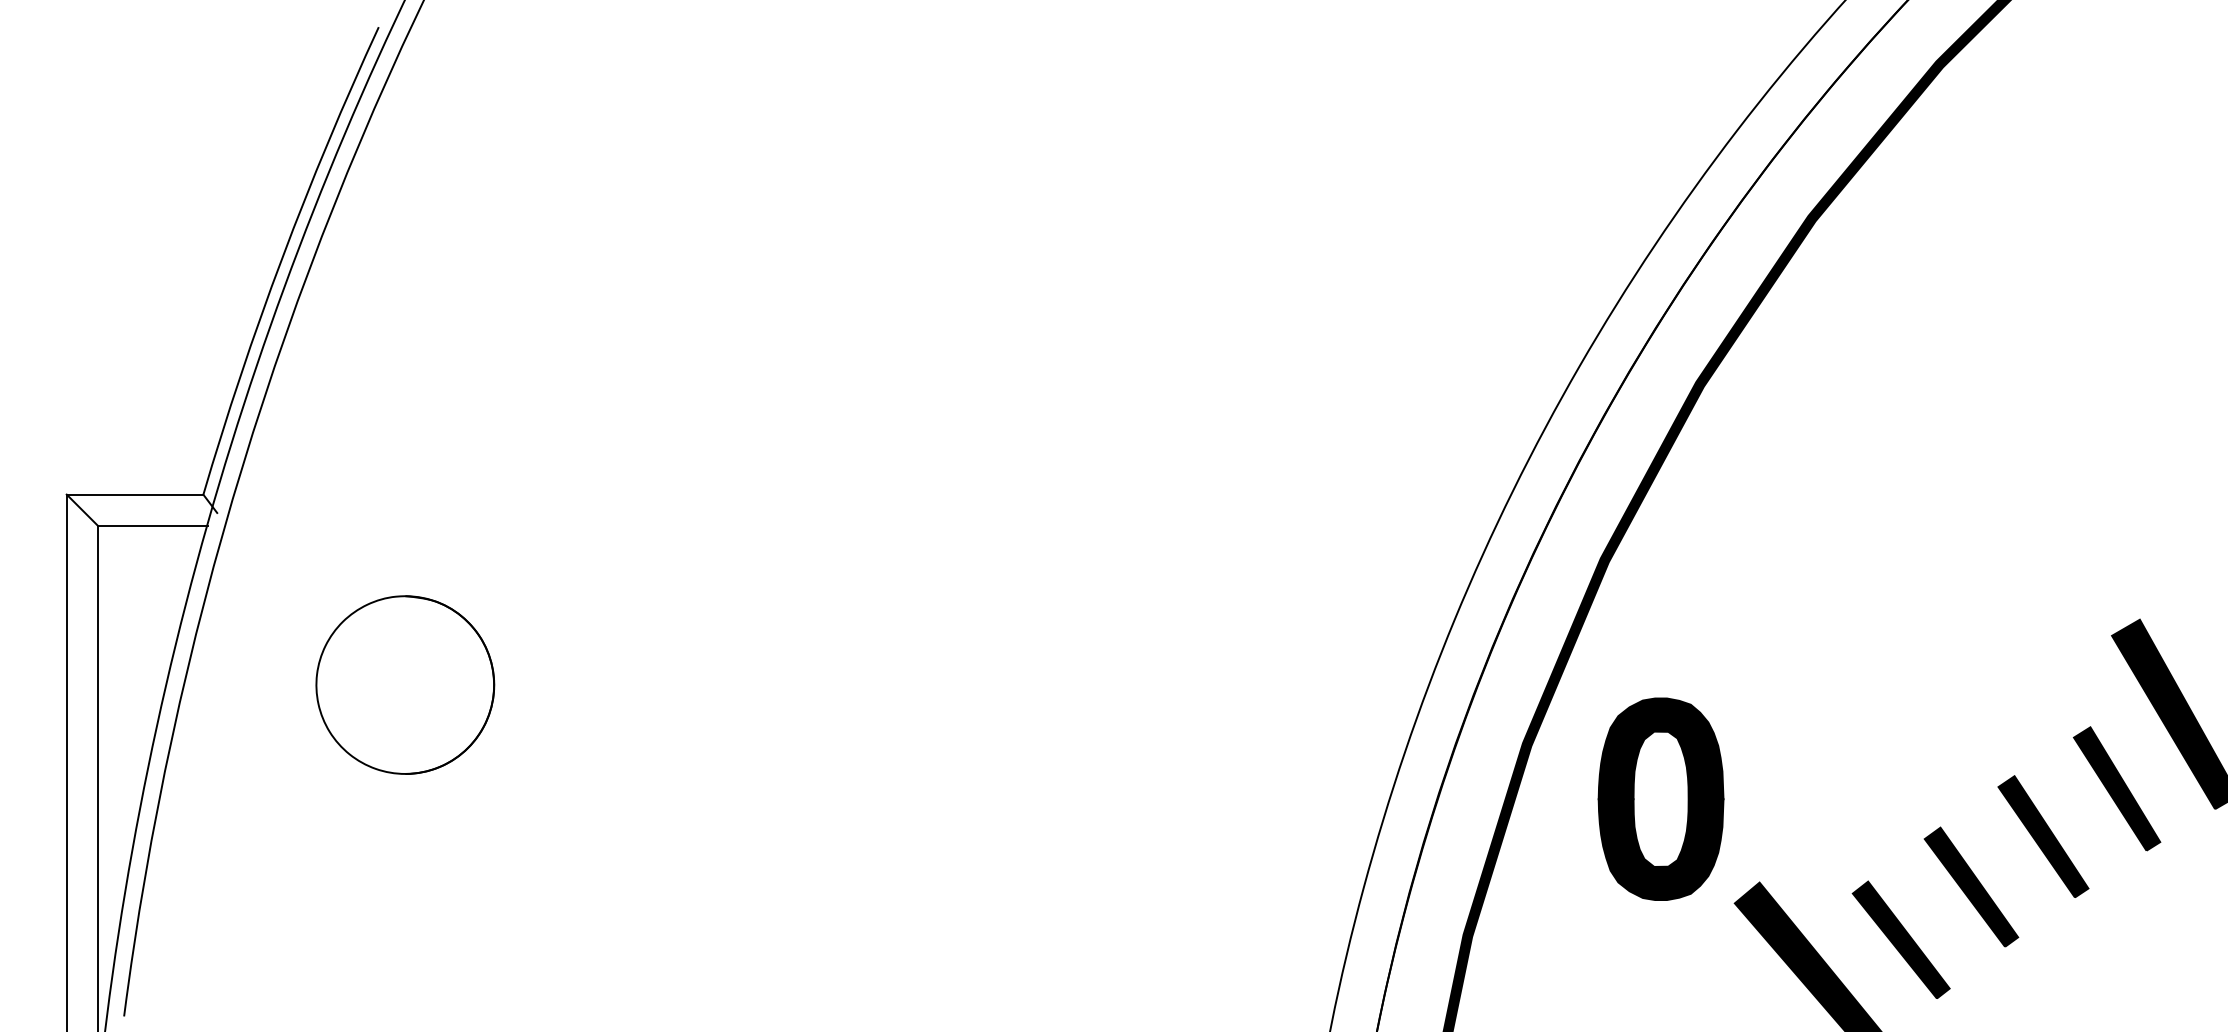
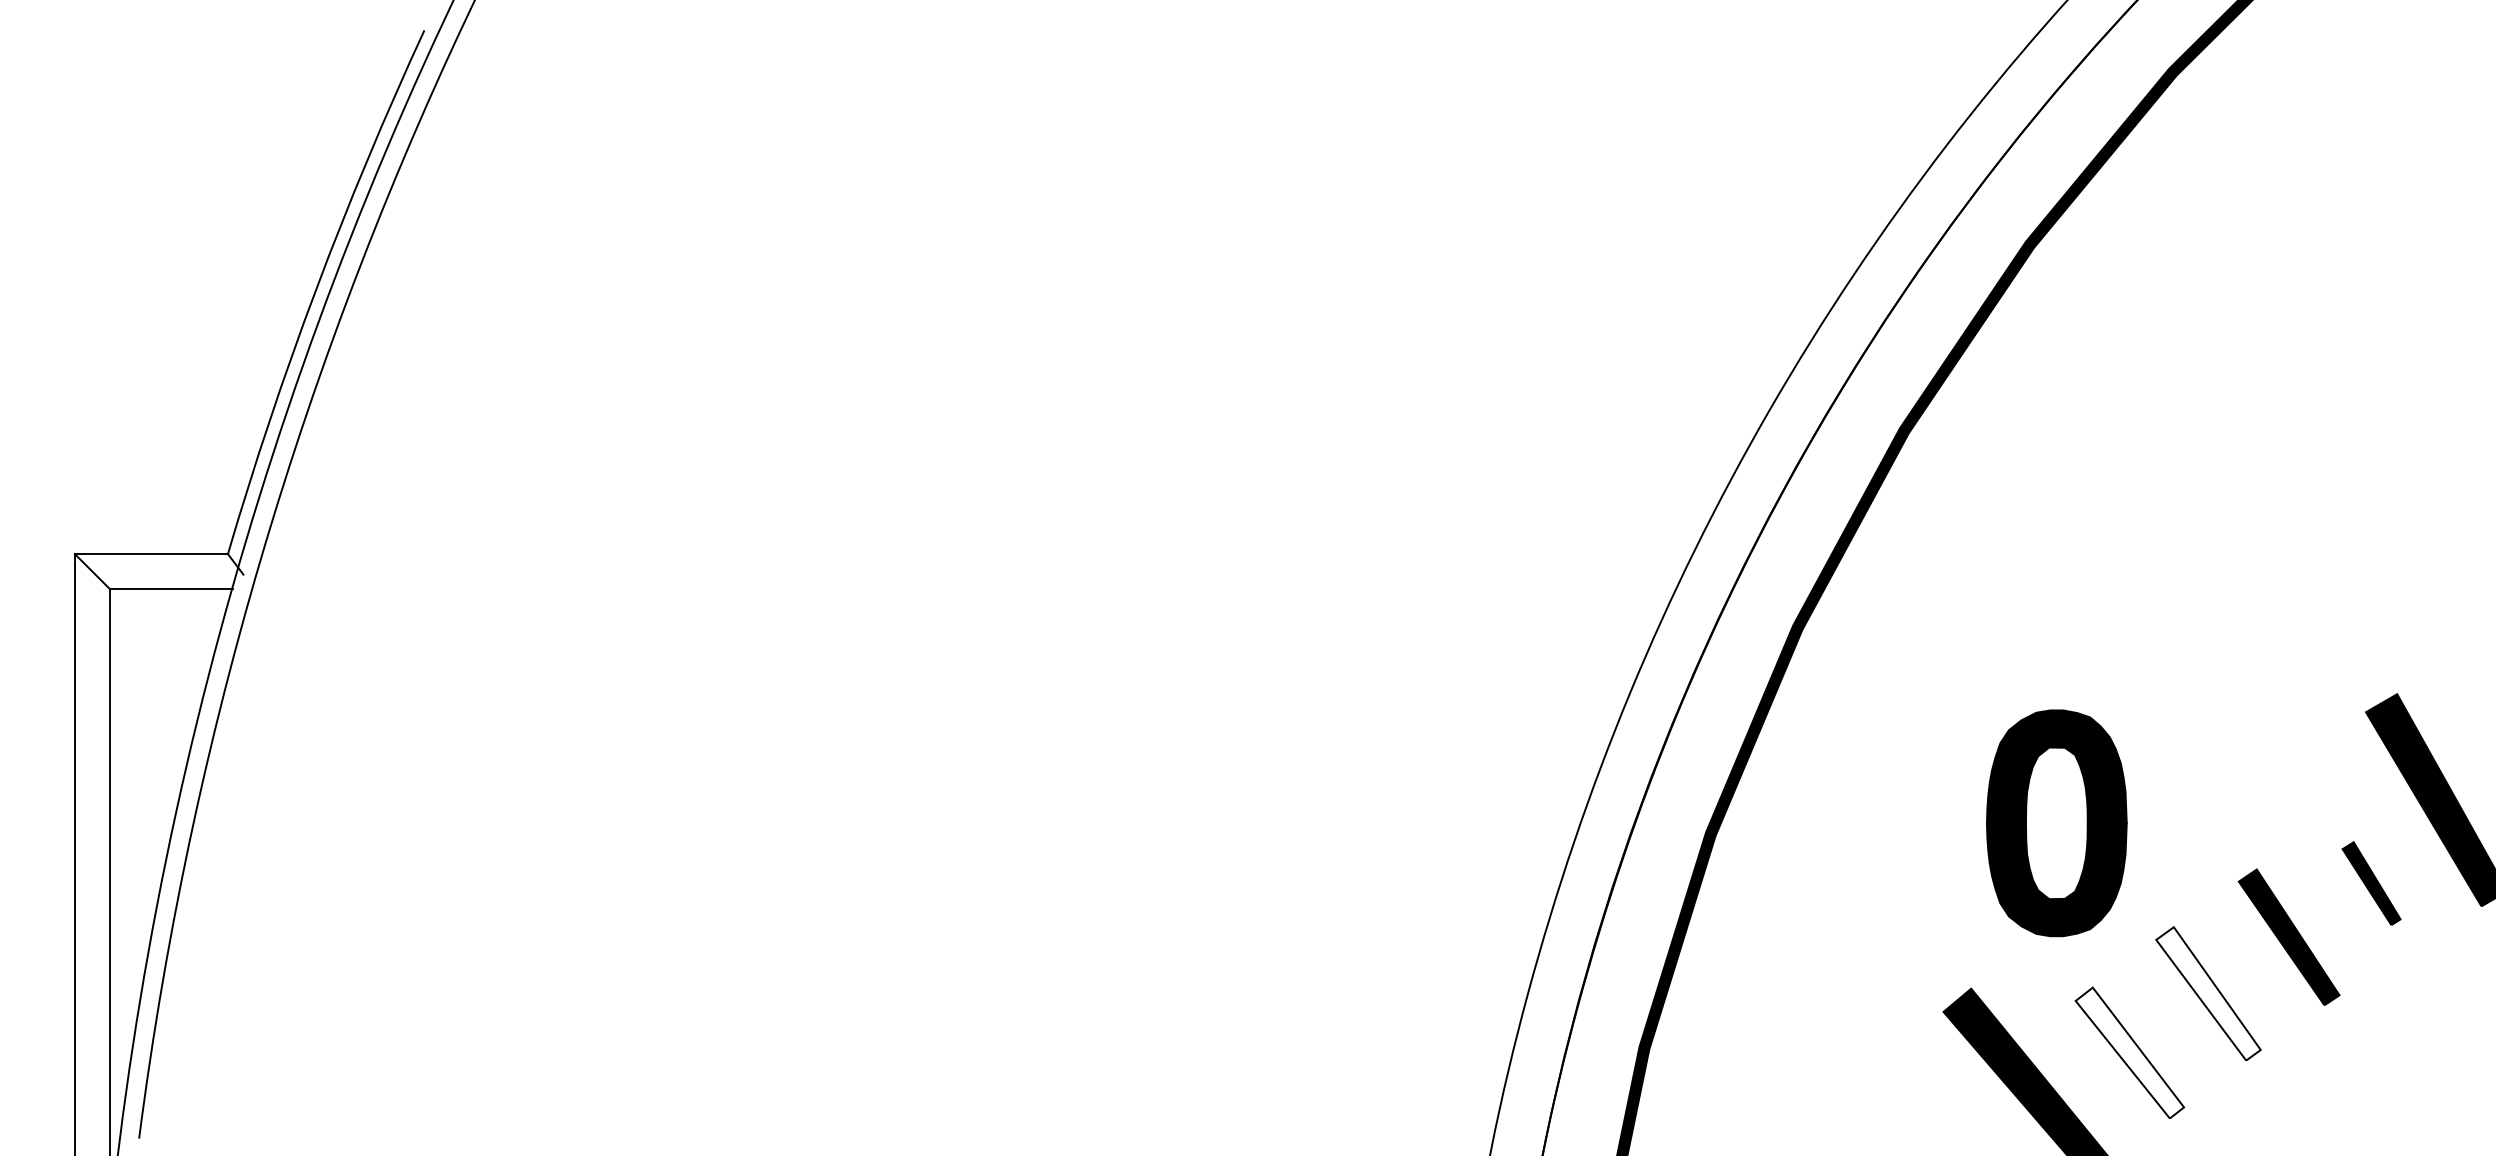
part: (404, 684) -> (453, 766), removed
part: (2116, 788) -> (2371, 883), size x0.6
part: (1660, 799) -> (2056, 823), moved
fill: (1971, 886) -> (2208, 993), removed
fill: (1900, 939) -> (2129, 1052), removed

